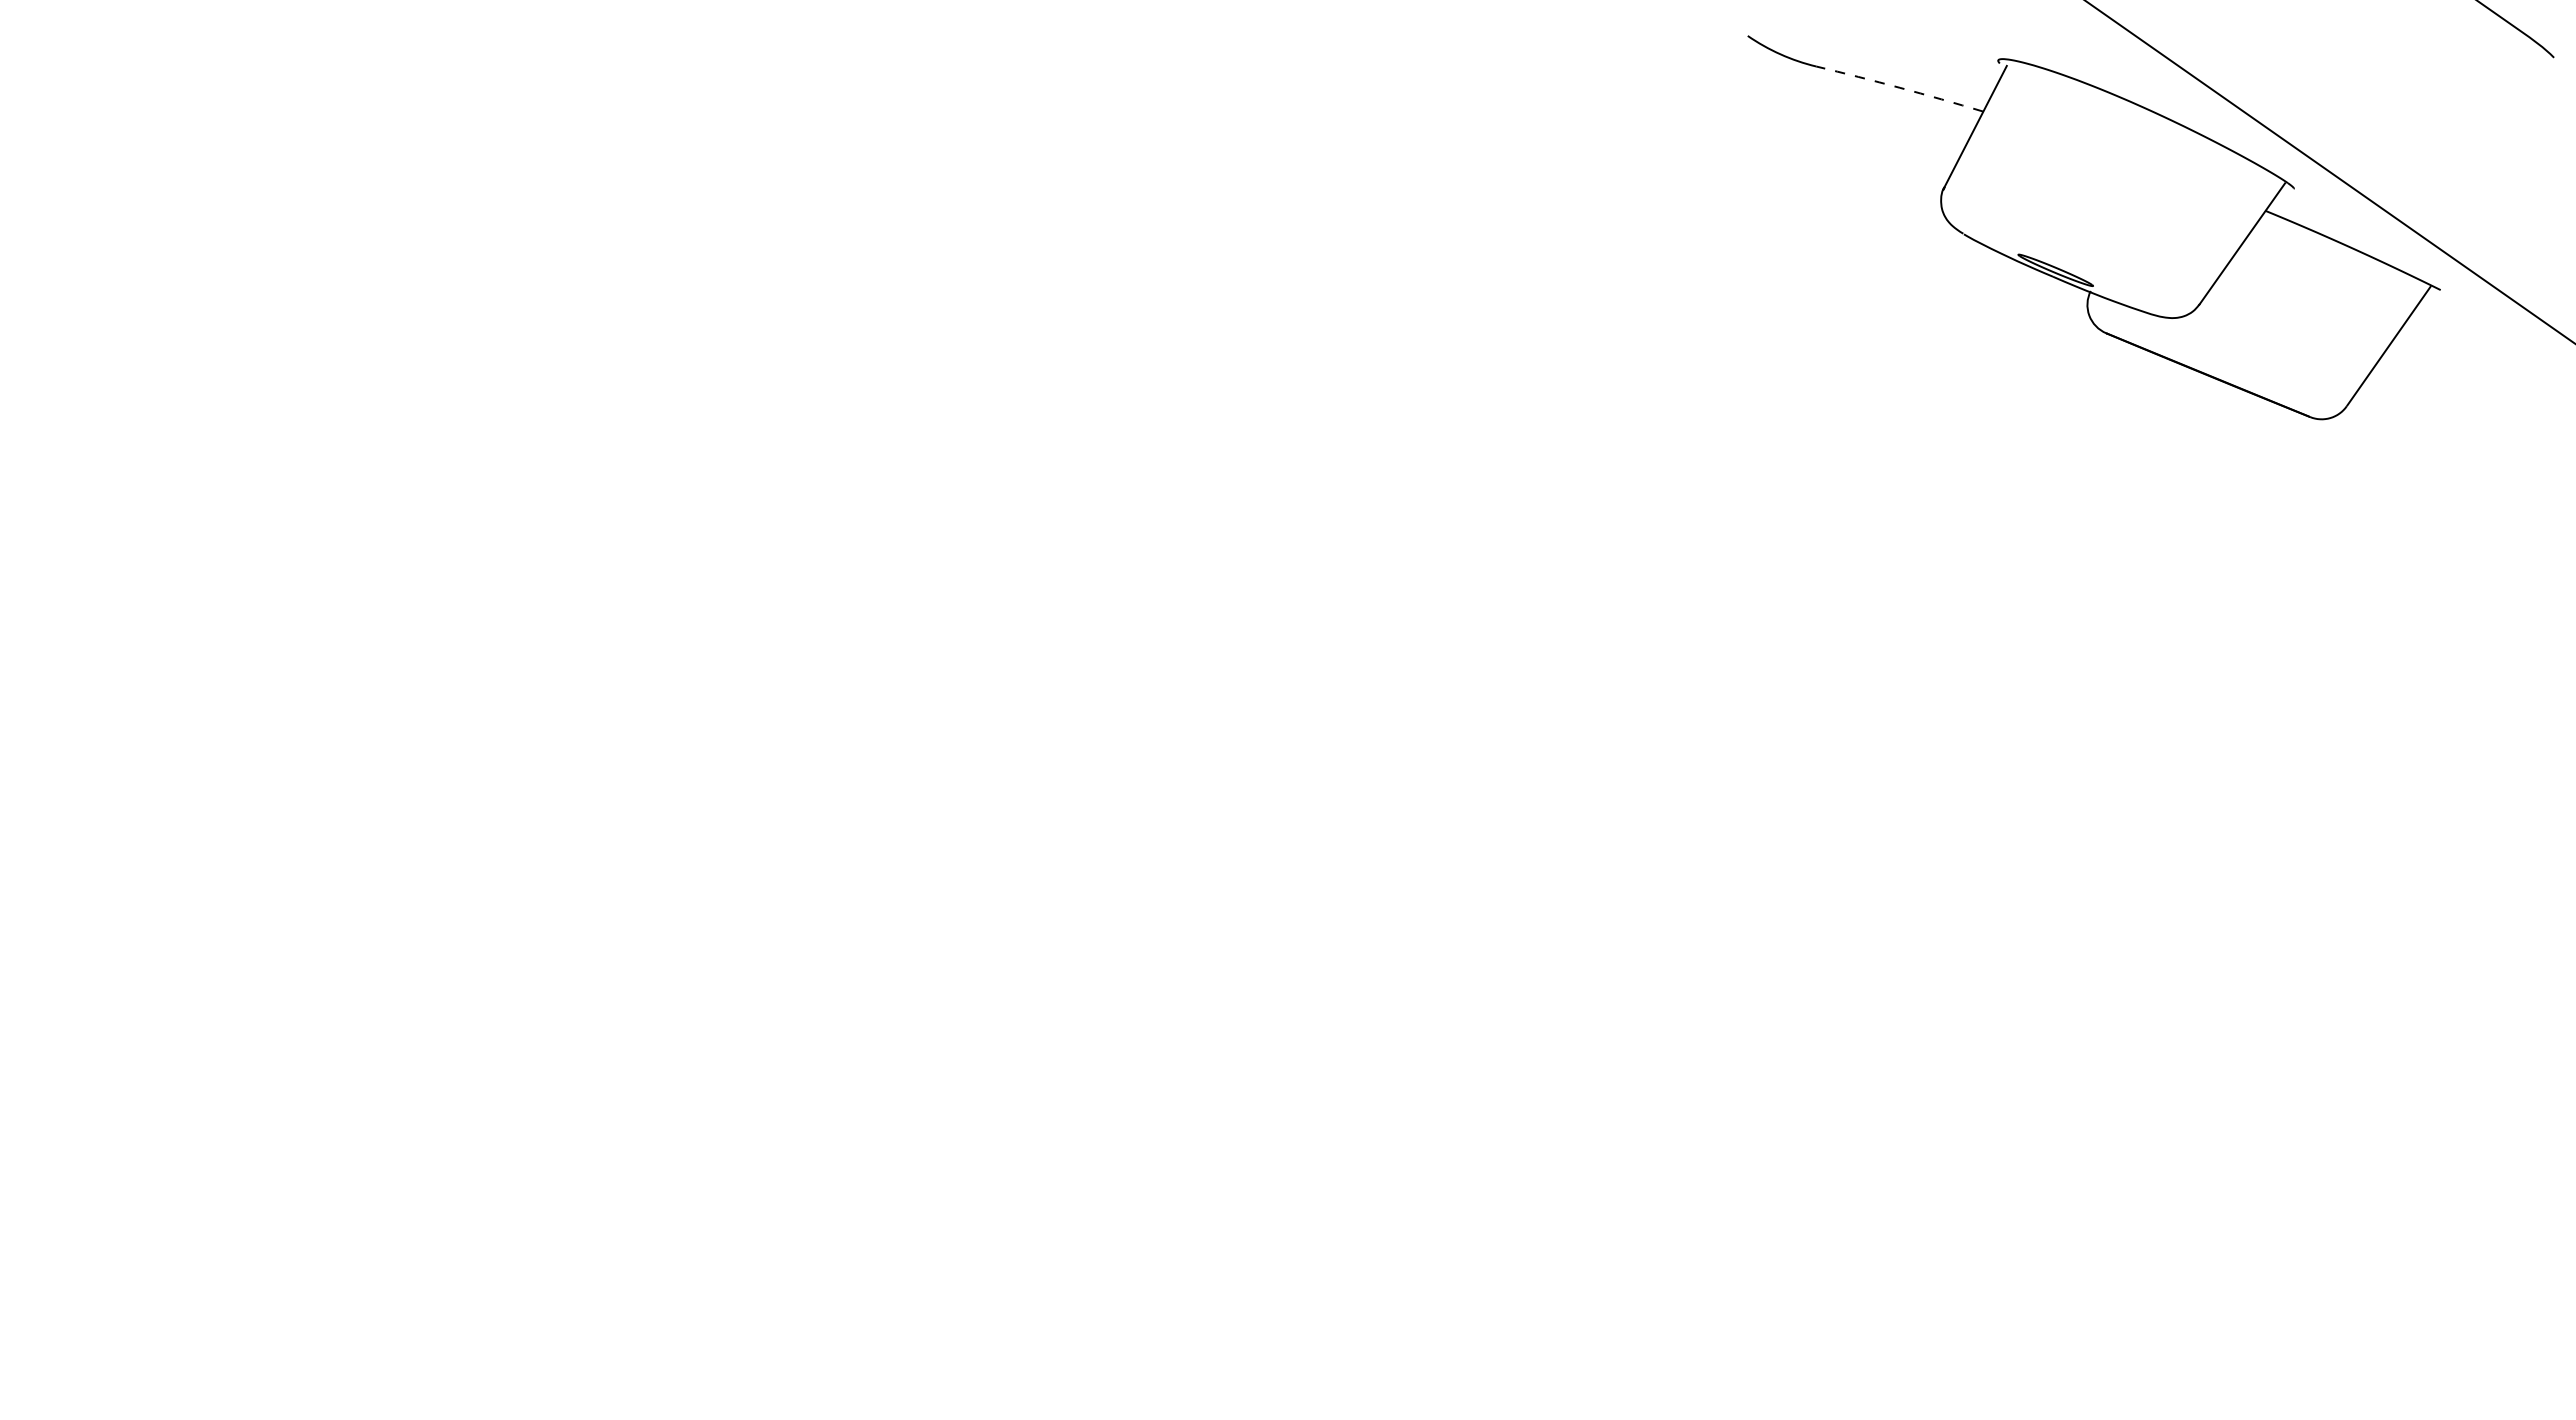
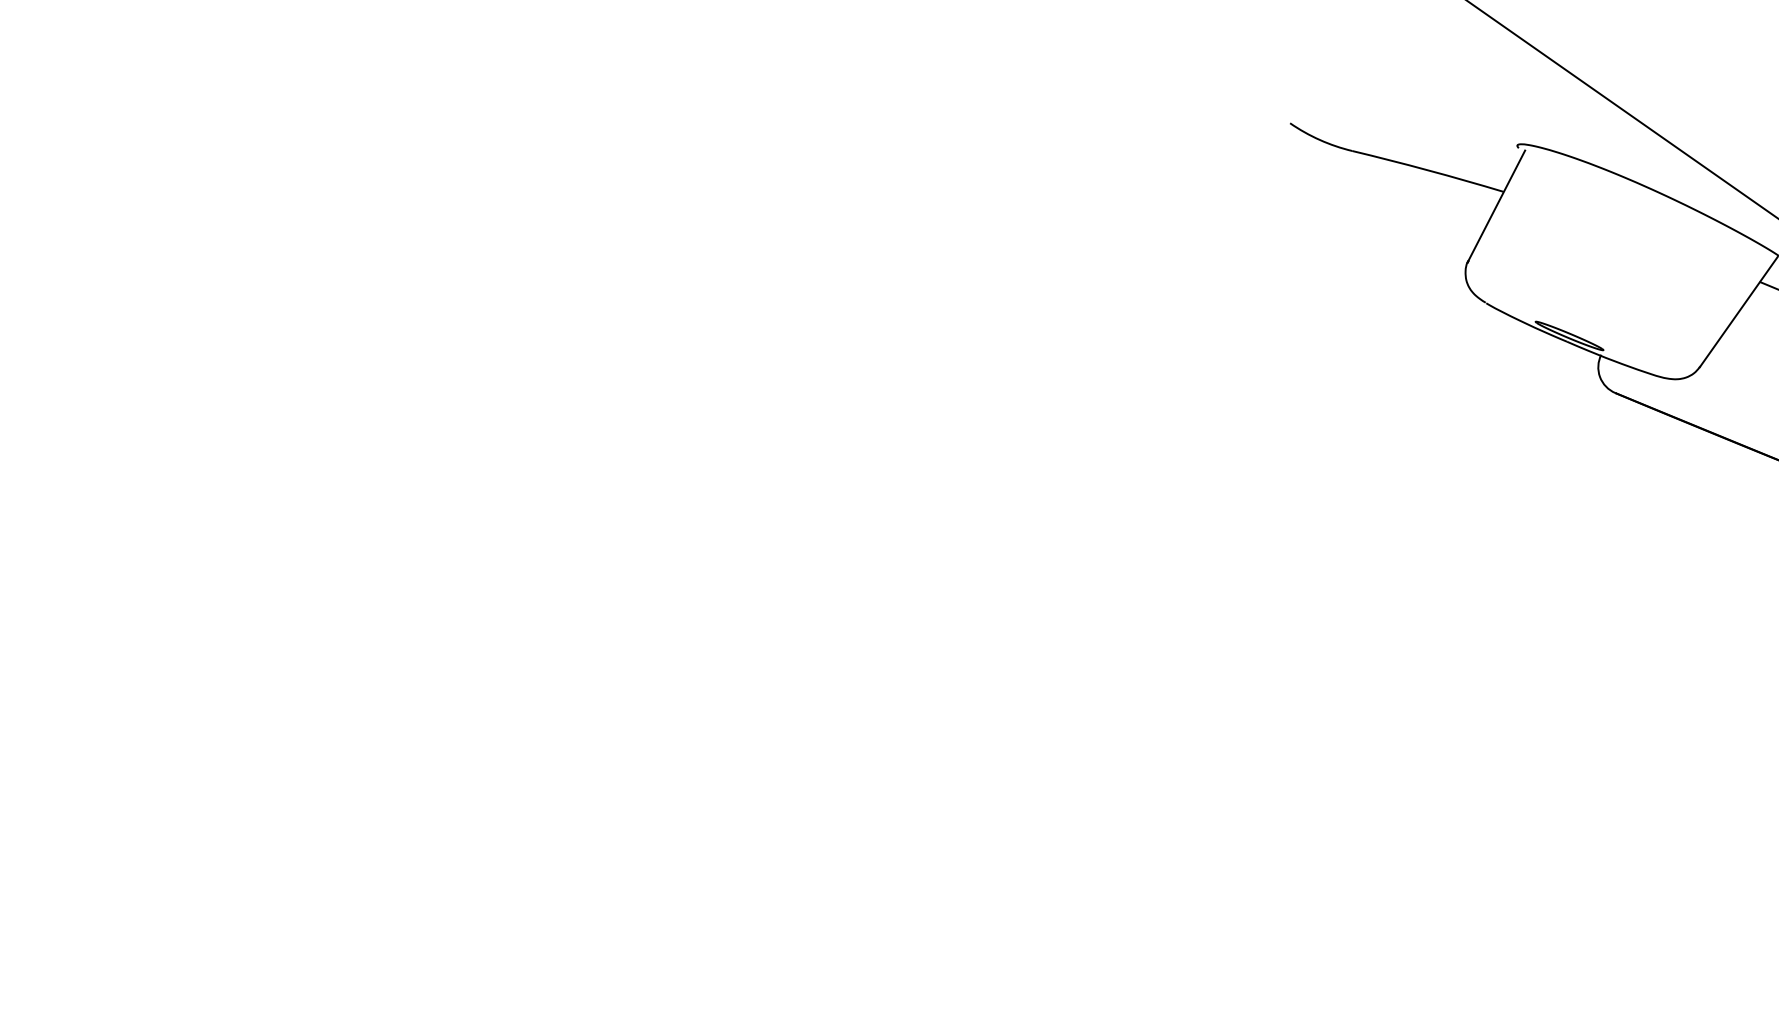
arc: (1899, 87) -> (1427, 170), dashed -> solid

